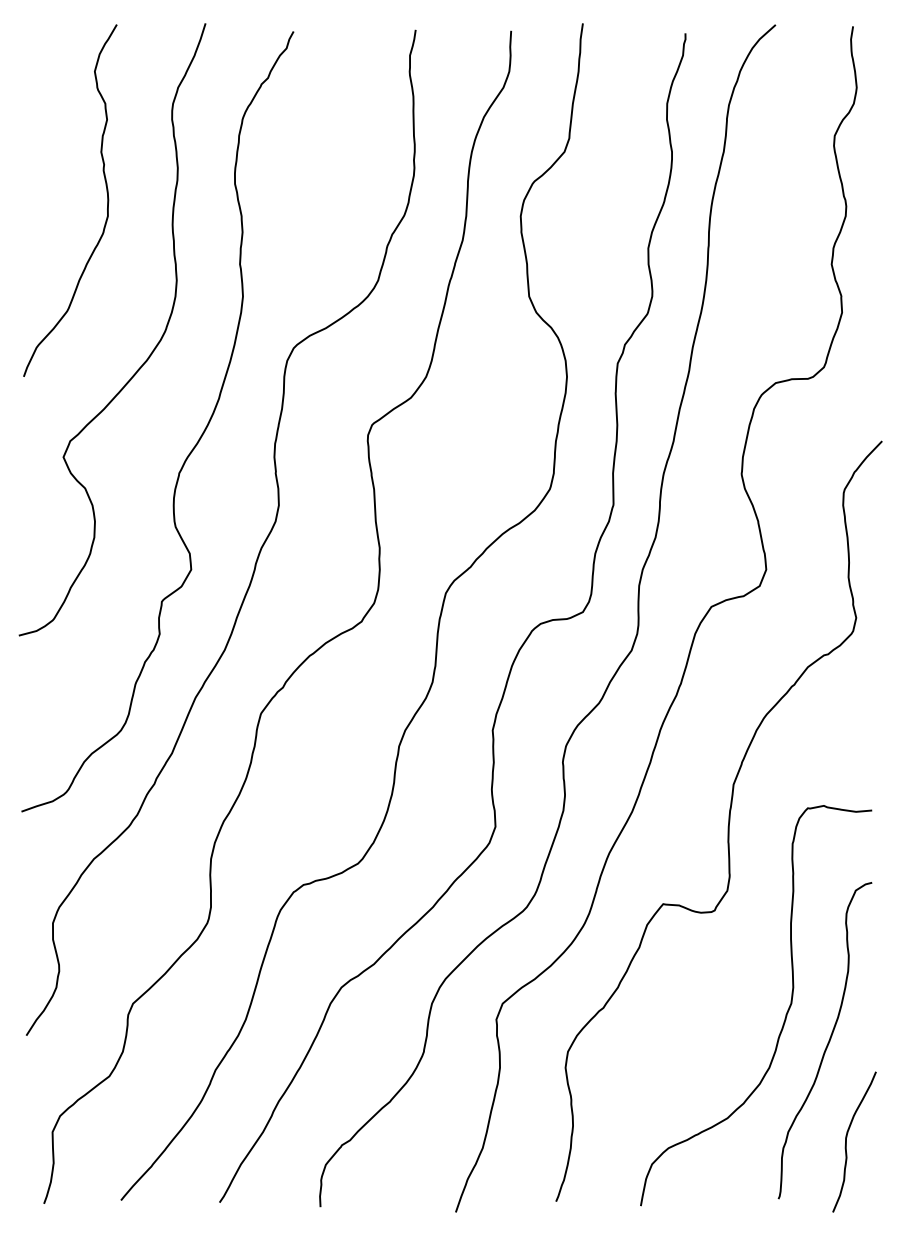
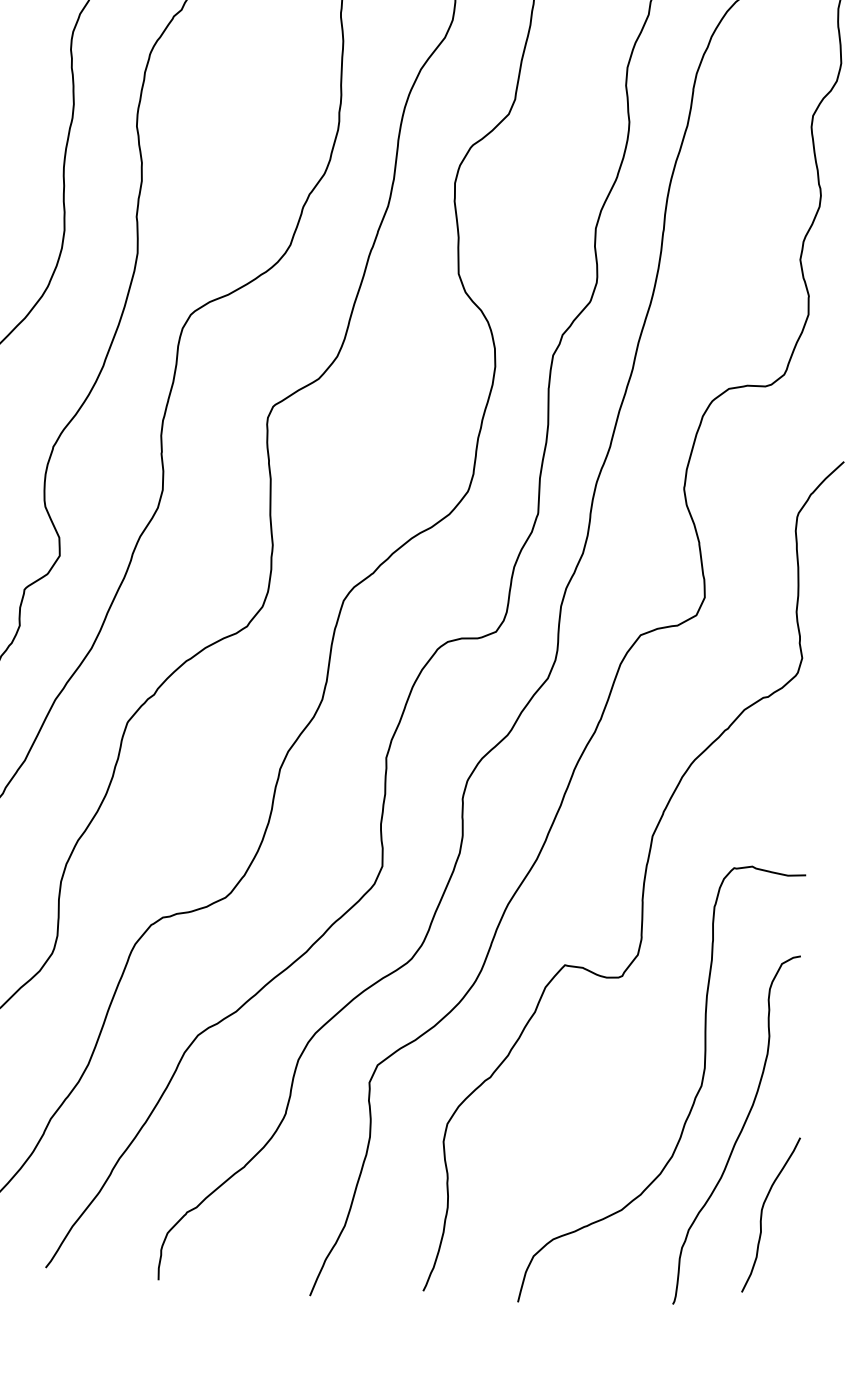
curve: (846, 1141) -> (762, 1213), moved

